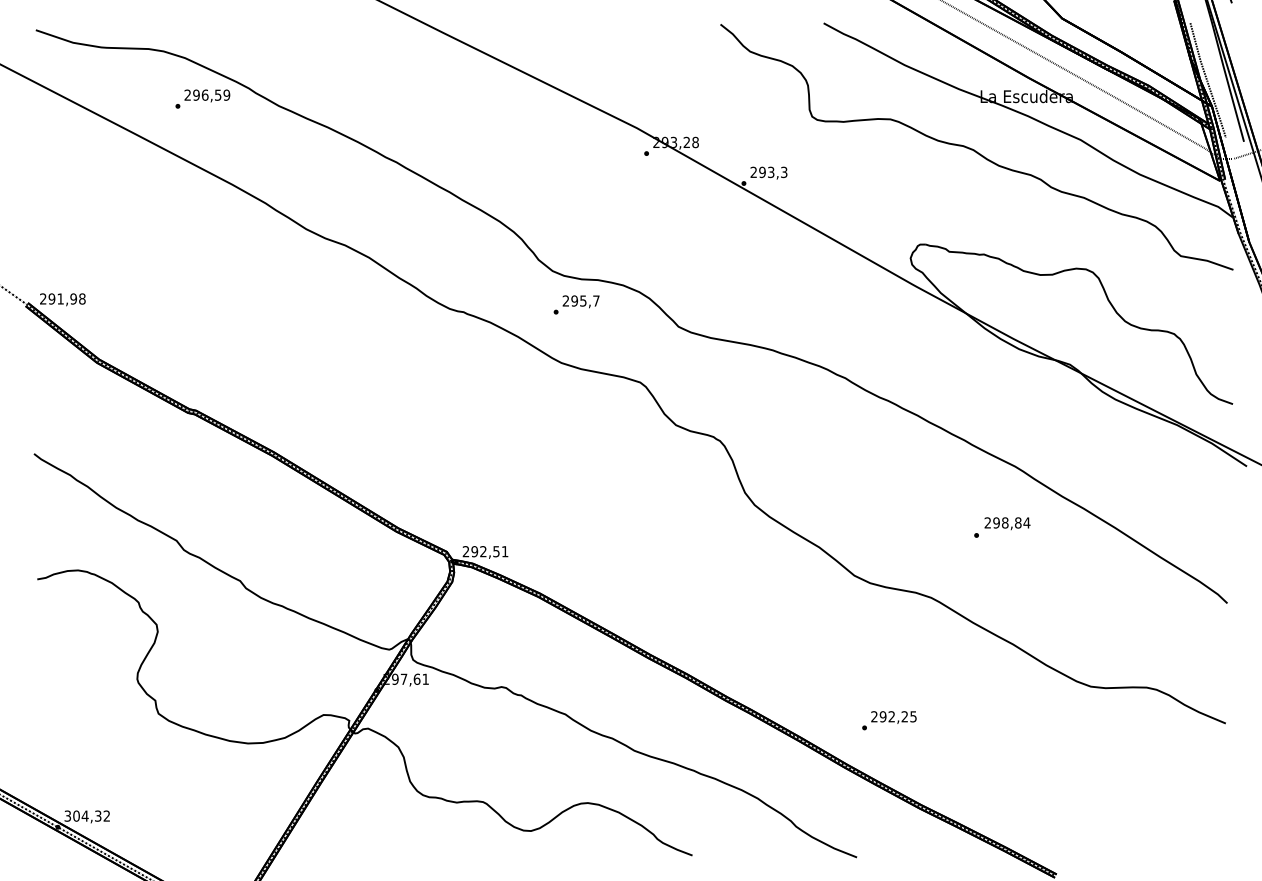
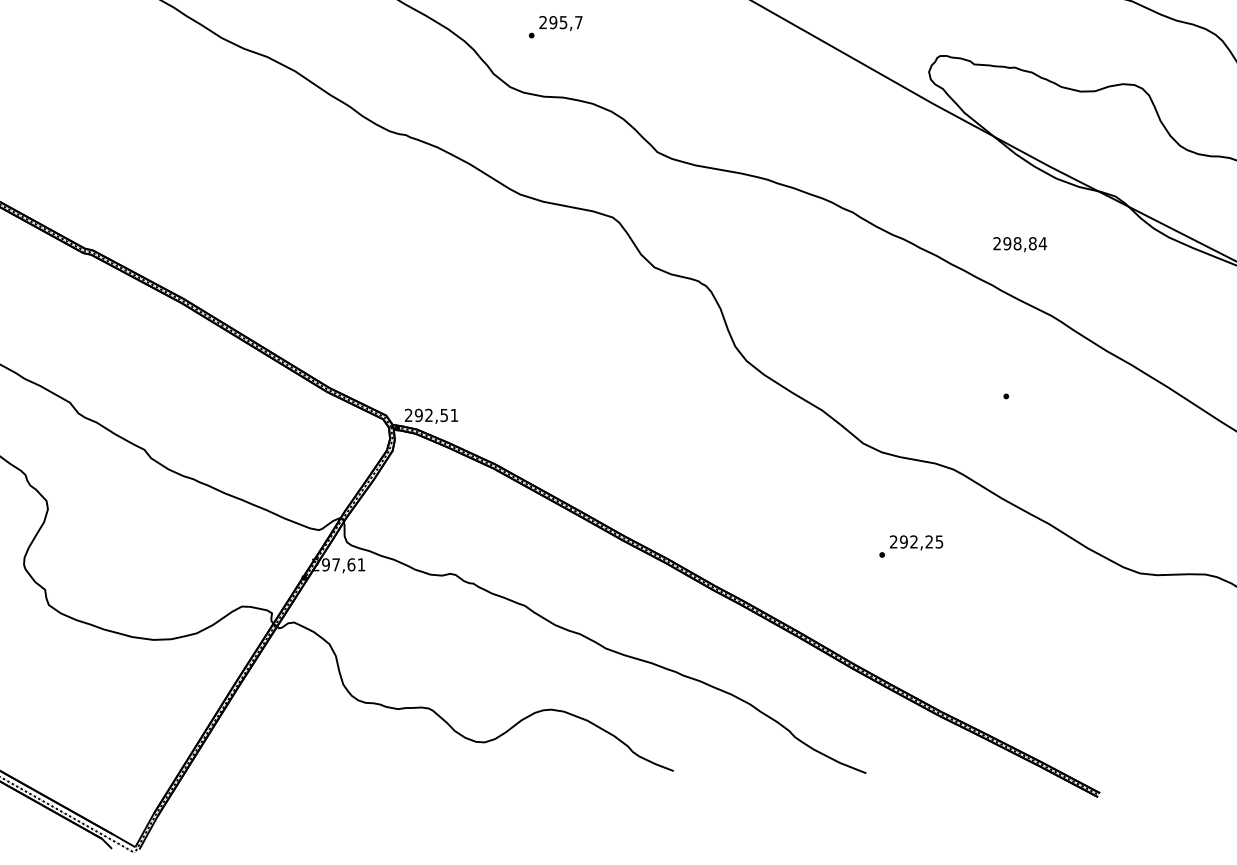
text: (576, 304) -> (555, 26), moved
text: (1007, 523) -> (1020, 244), moved
text: (889, 720) -> (911, 546), moved

